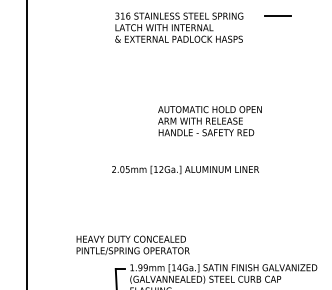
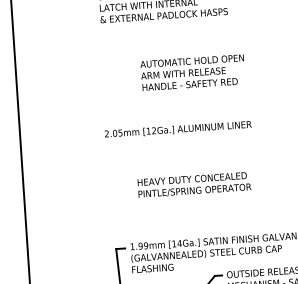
text: (209, 121) -> (192, 73), moved
text: (185, 169) -> (178, 129), moved
text: (132, 244) -> (193, 184), moved

